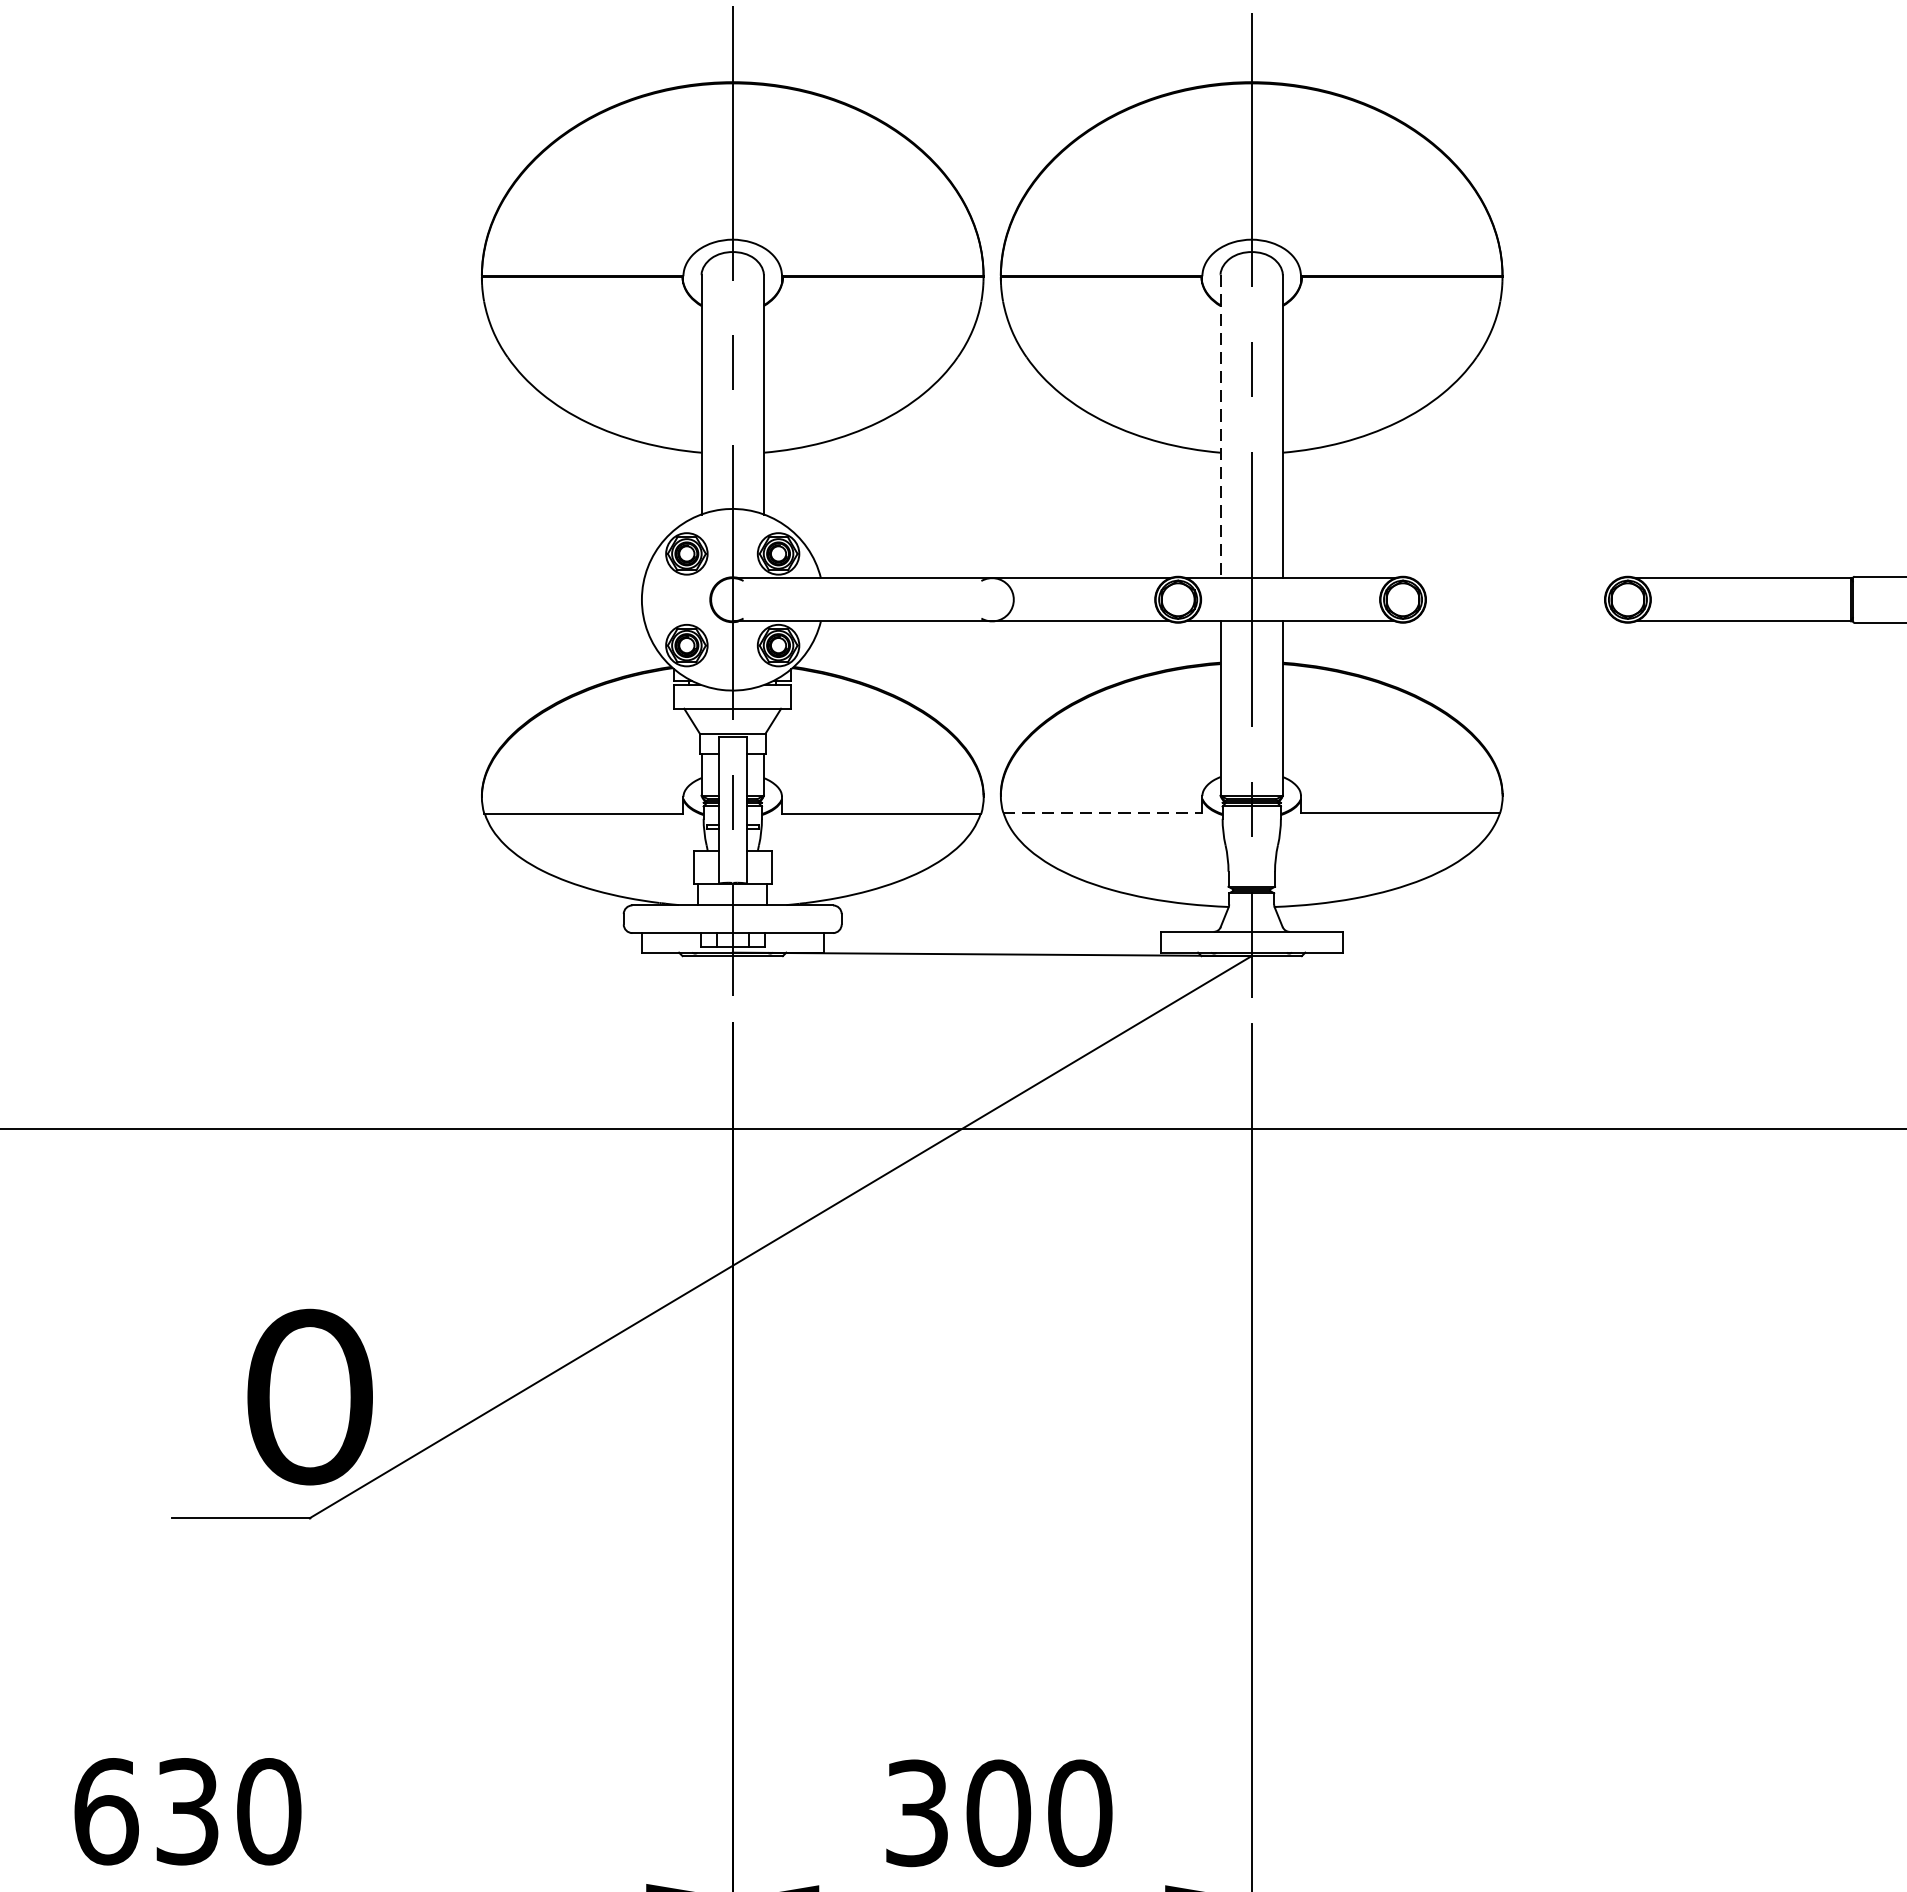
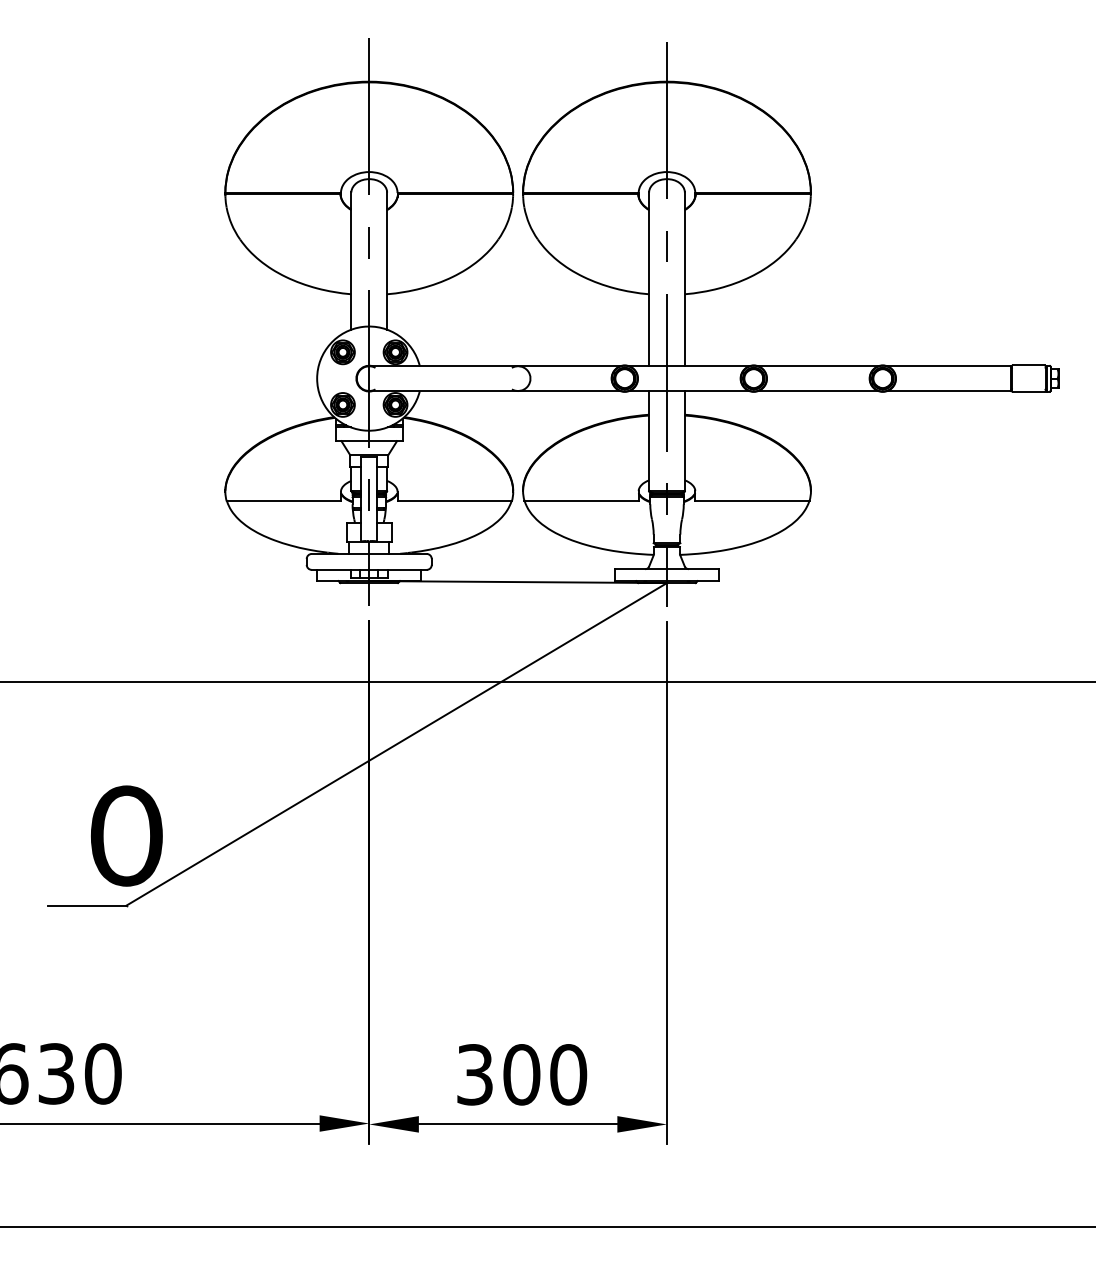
line: (1221, 426) -> (649, 279), dashed -> solid
line: (1515, 578) -> (818, 366), added
line: (1515, 622) -> (818, 391), added
line: (1104, 812) -> (582, 500), dashed -> solid

